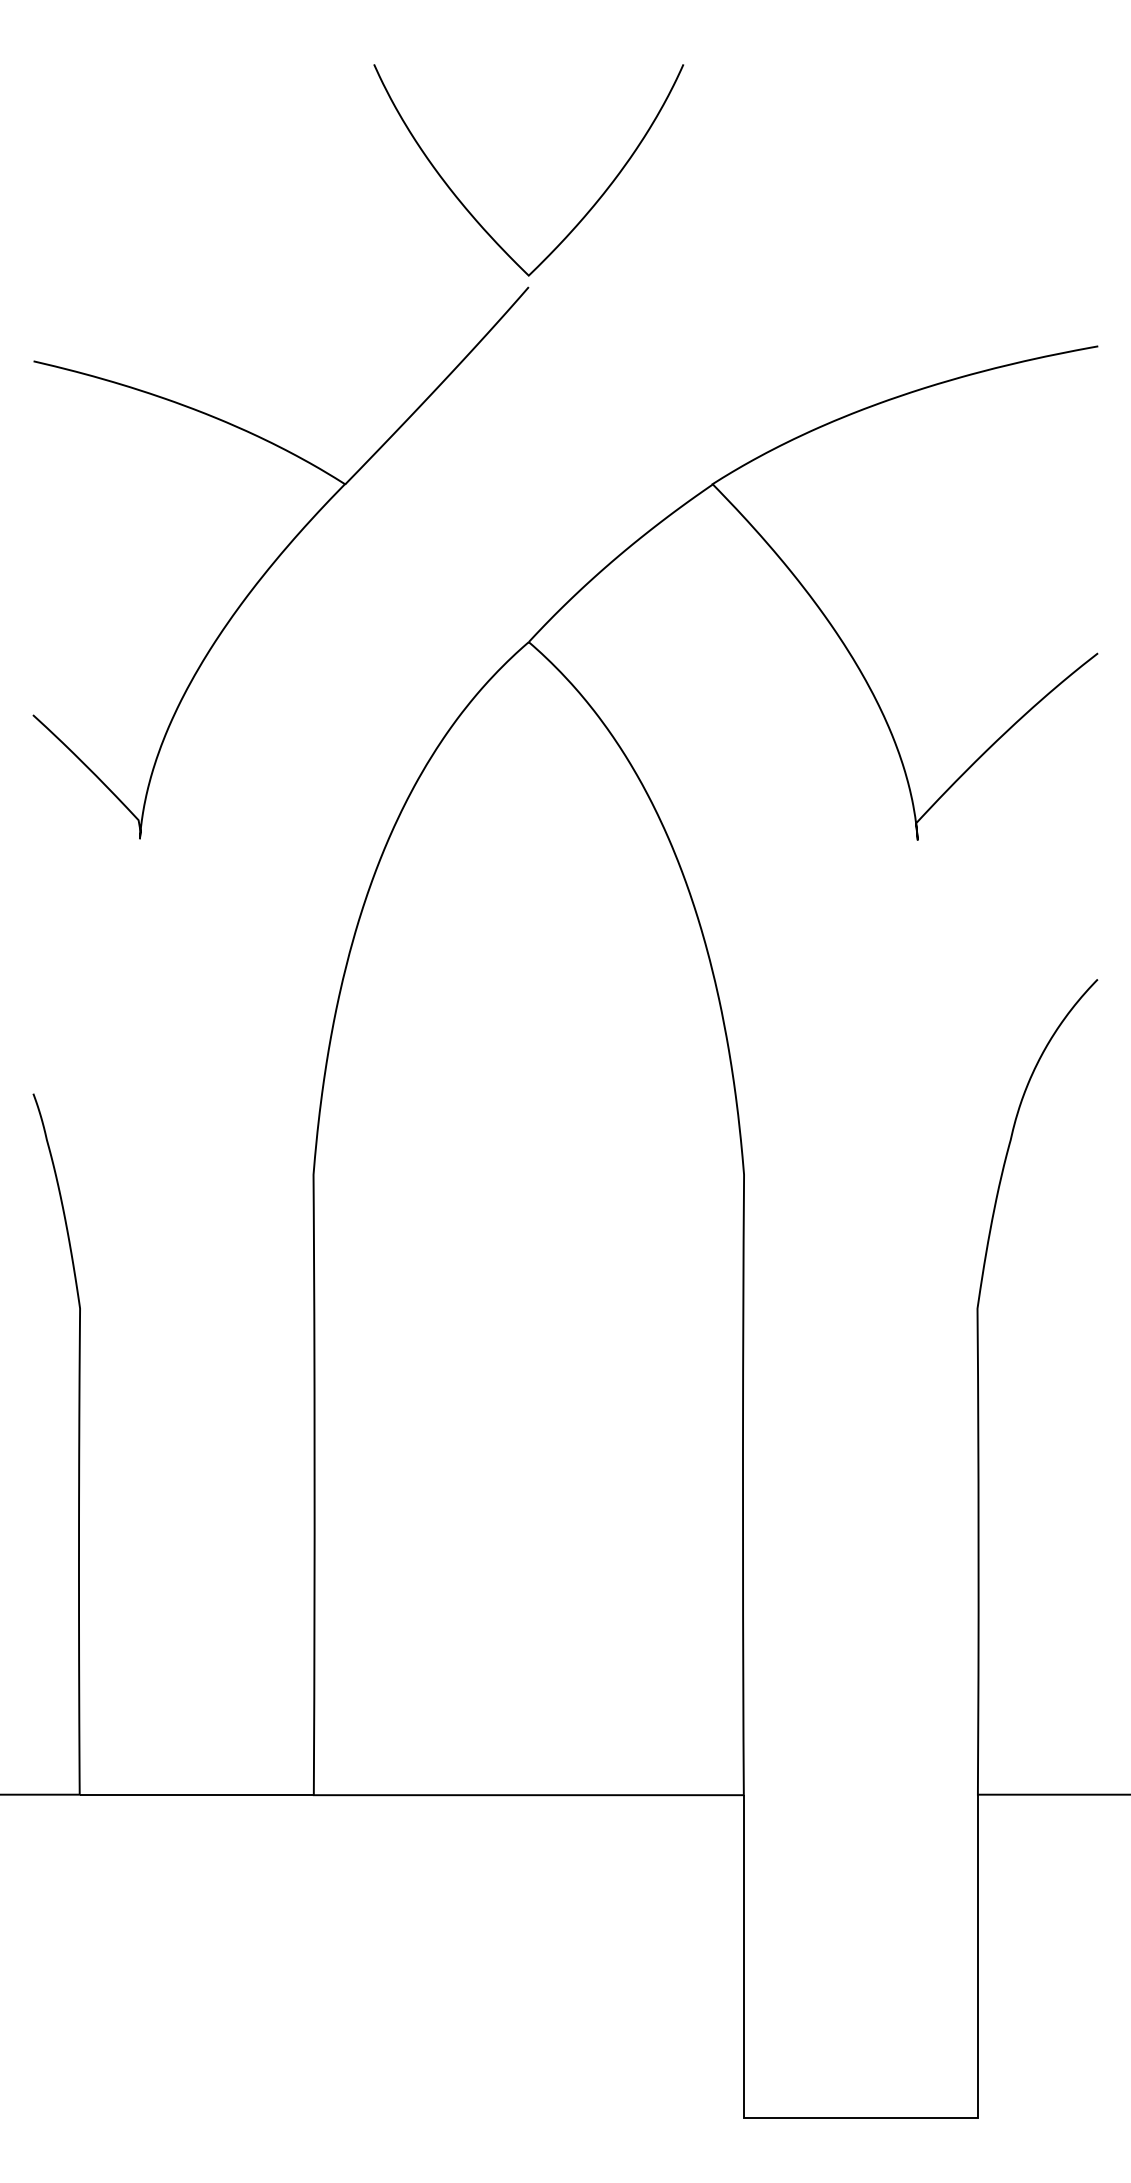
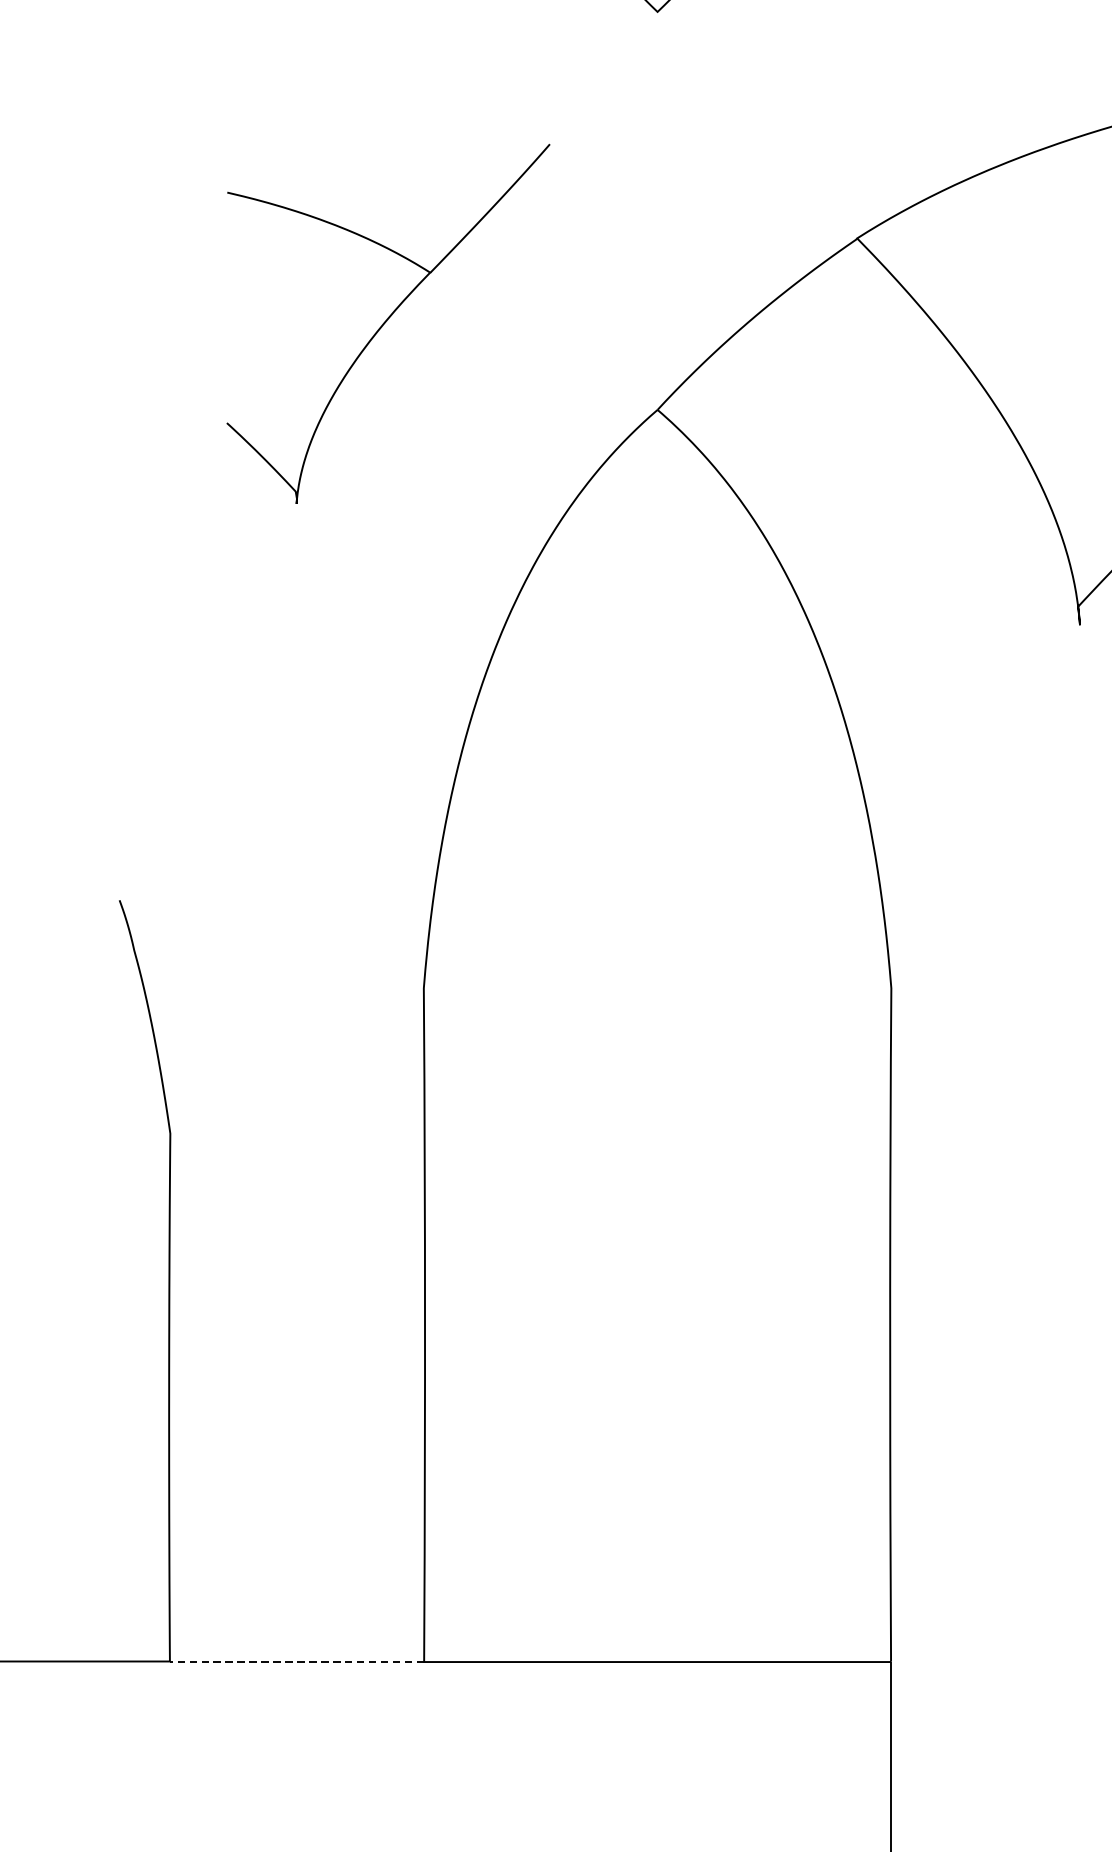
part: (280, 562) -> (387, 323), size x0.6
line: (196, 1795) -> (296, 1662), solid -> dashed

